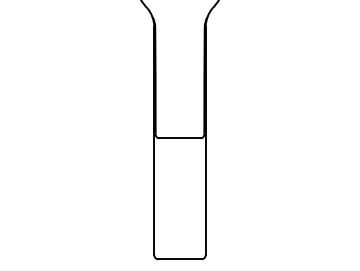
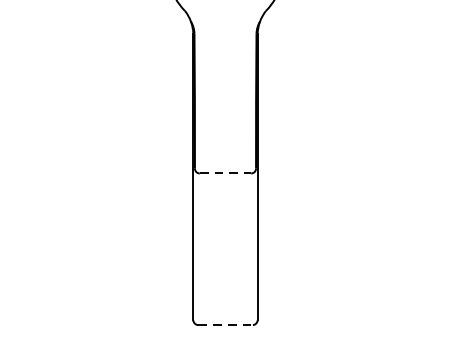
line: (179, 138) -> (224, 173), solid -> dashed
line: (179, 259) -> (224, 325), solid -> dashed

